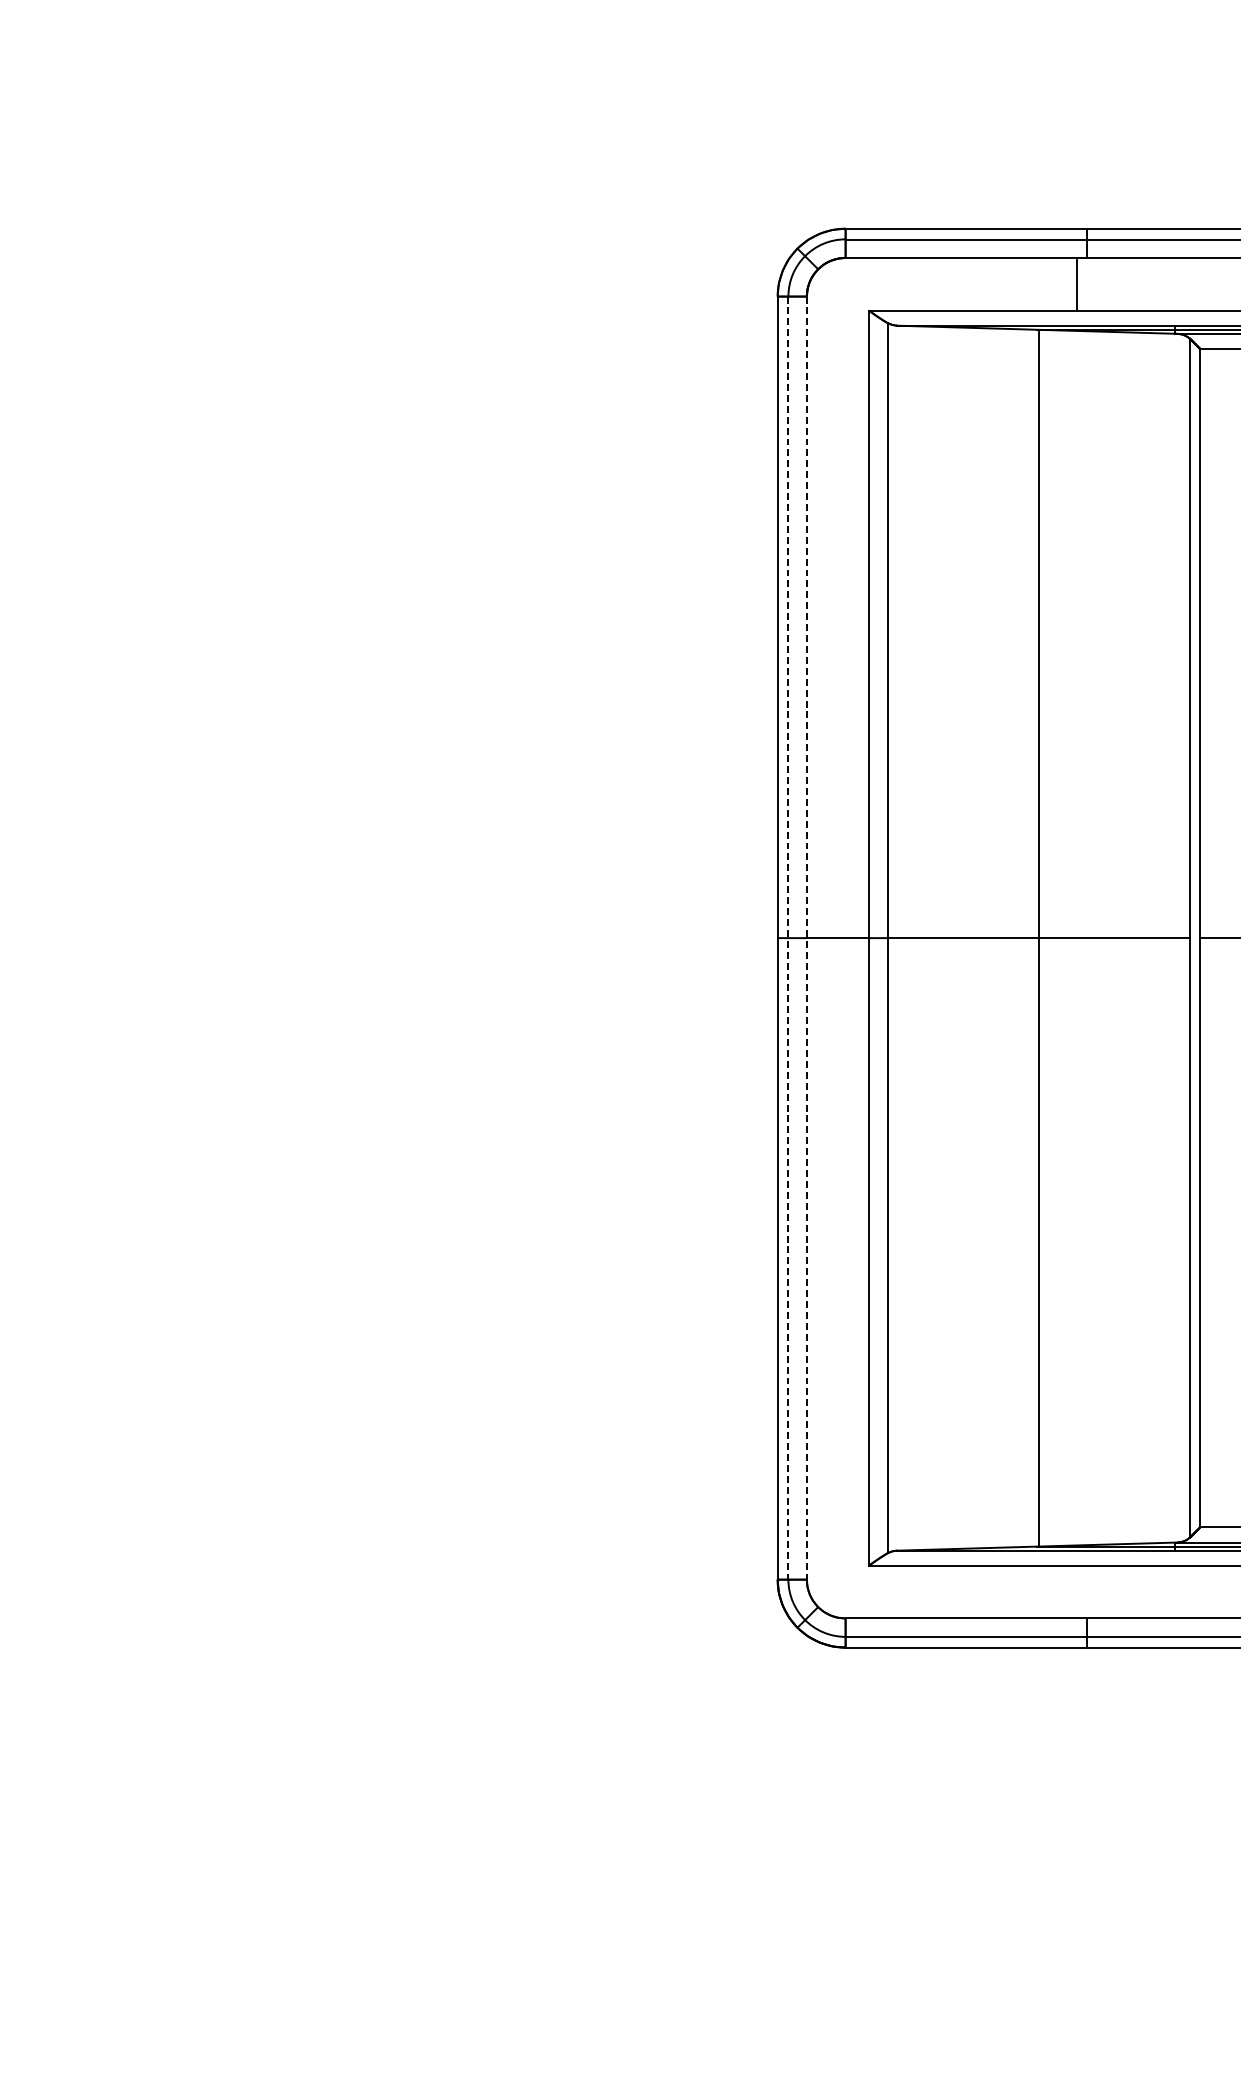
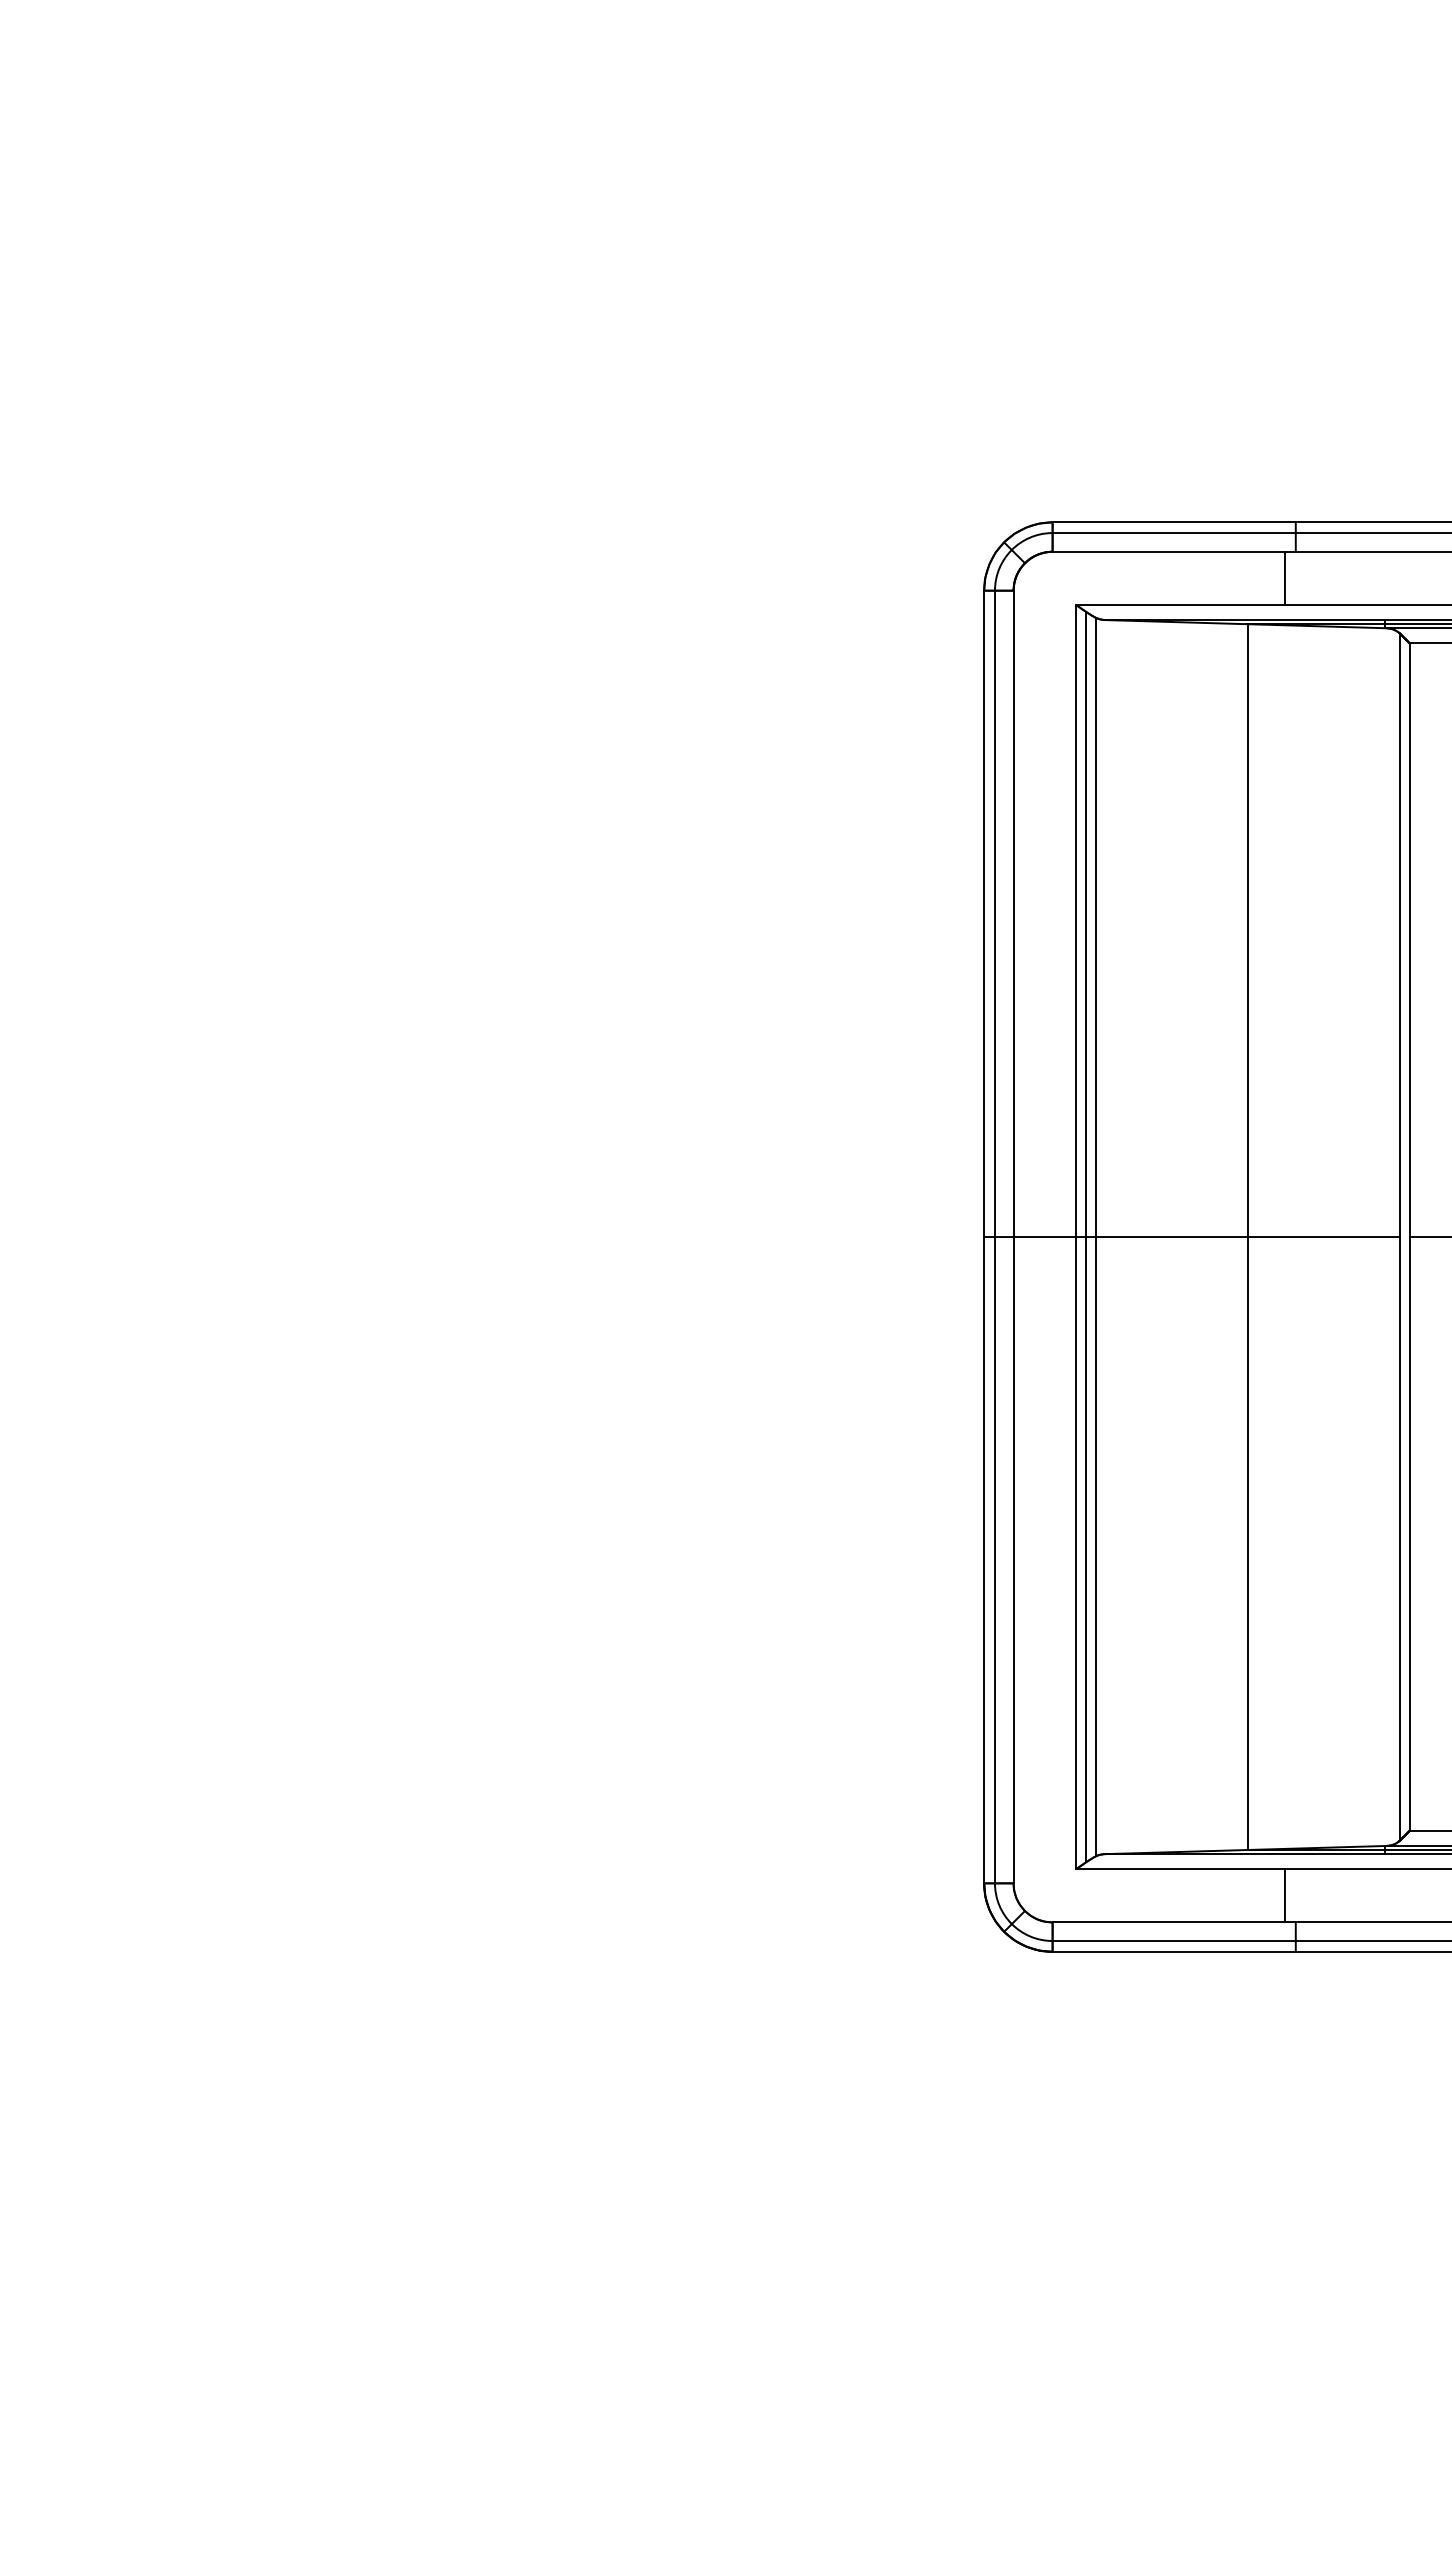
line: (879, 937) -> (1086, 1236), added
line: (787, 938) -> (994, 1237), dashed -> solid
line: (806, 938) -> (1013, 1237), dashed -> solid
line: (1076, 1591) -> (1285, 1895), added

